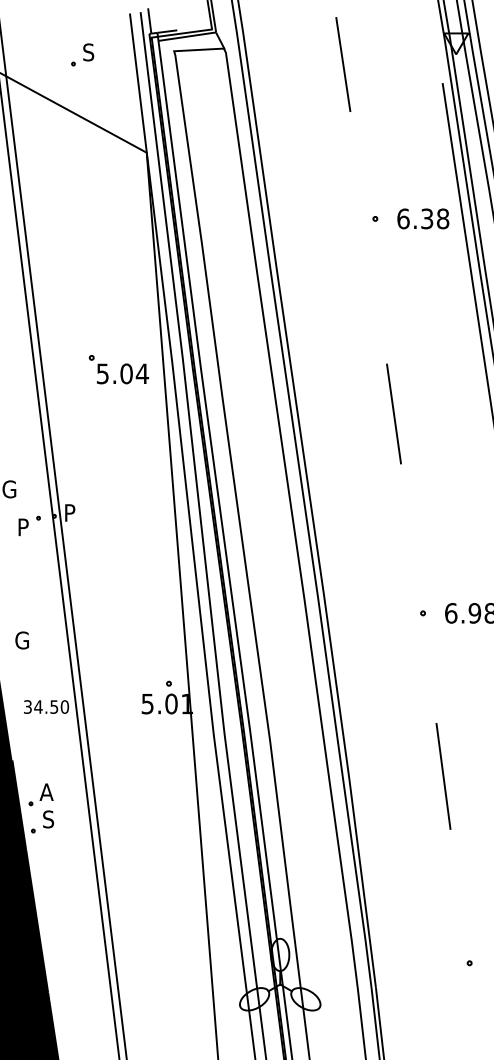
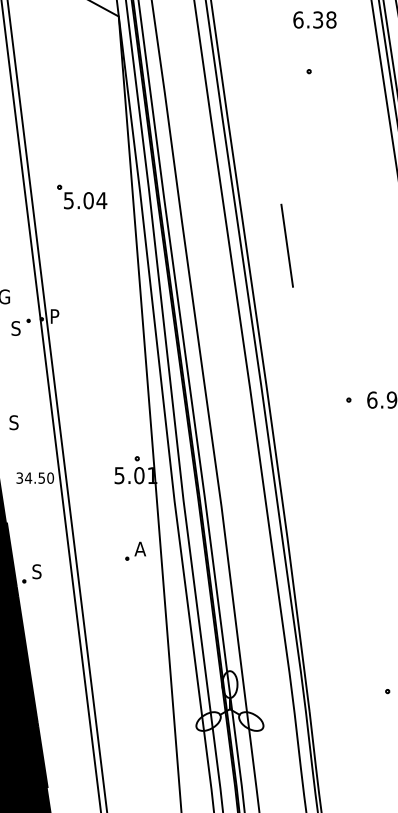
text: (423, 218) -> (315, 19), moved
part: (118, 369) -> (81, 197), moved
line: (393, 413) -> (286, 245), moved
text: (23, 527) -> (16, 328), P -> S
text: (21, 640) -> (14, 422), G -> S
line: (443, 776) -> (365, 535), removed
part: (40, 794) -> (135, 550), moved

